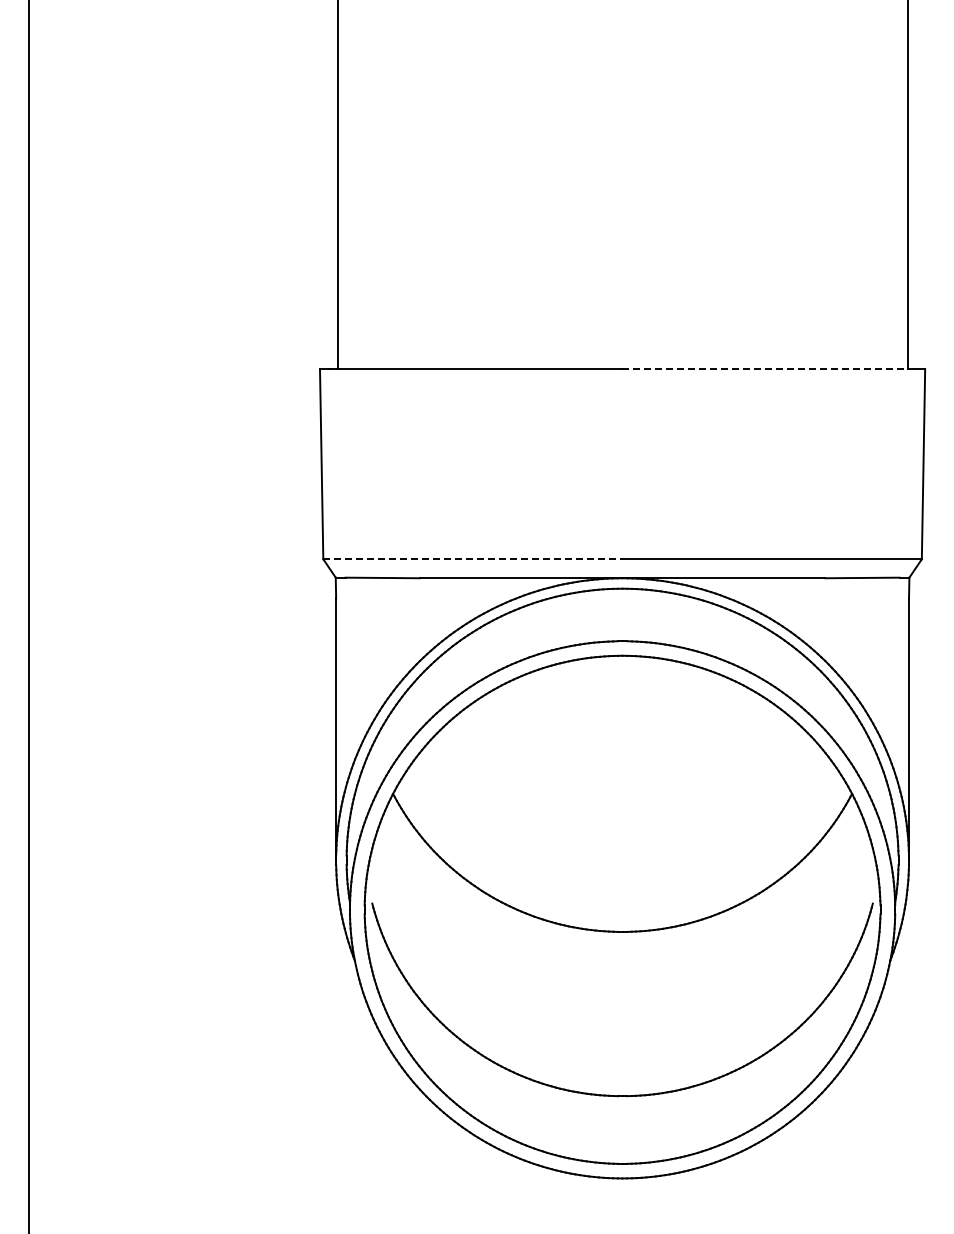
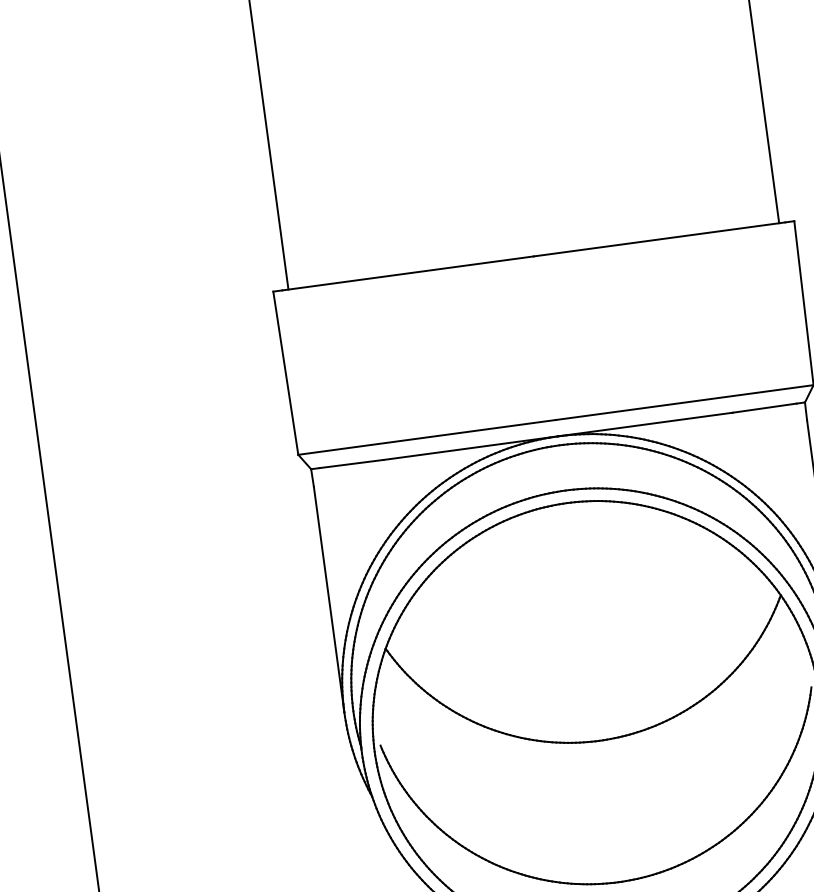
line: (768, 369) -> (659, 239), dashed -> solid
line: (472, 559) -> (426, 437), dashed -> solid

